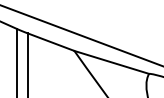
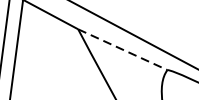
line: (112, 62) -> (123, 49), solid -> dashed

